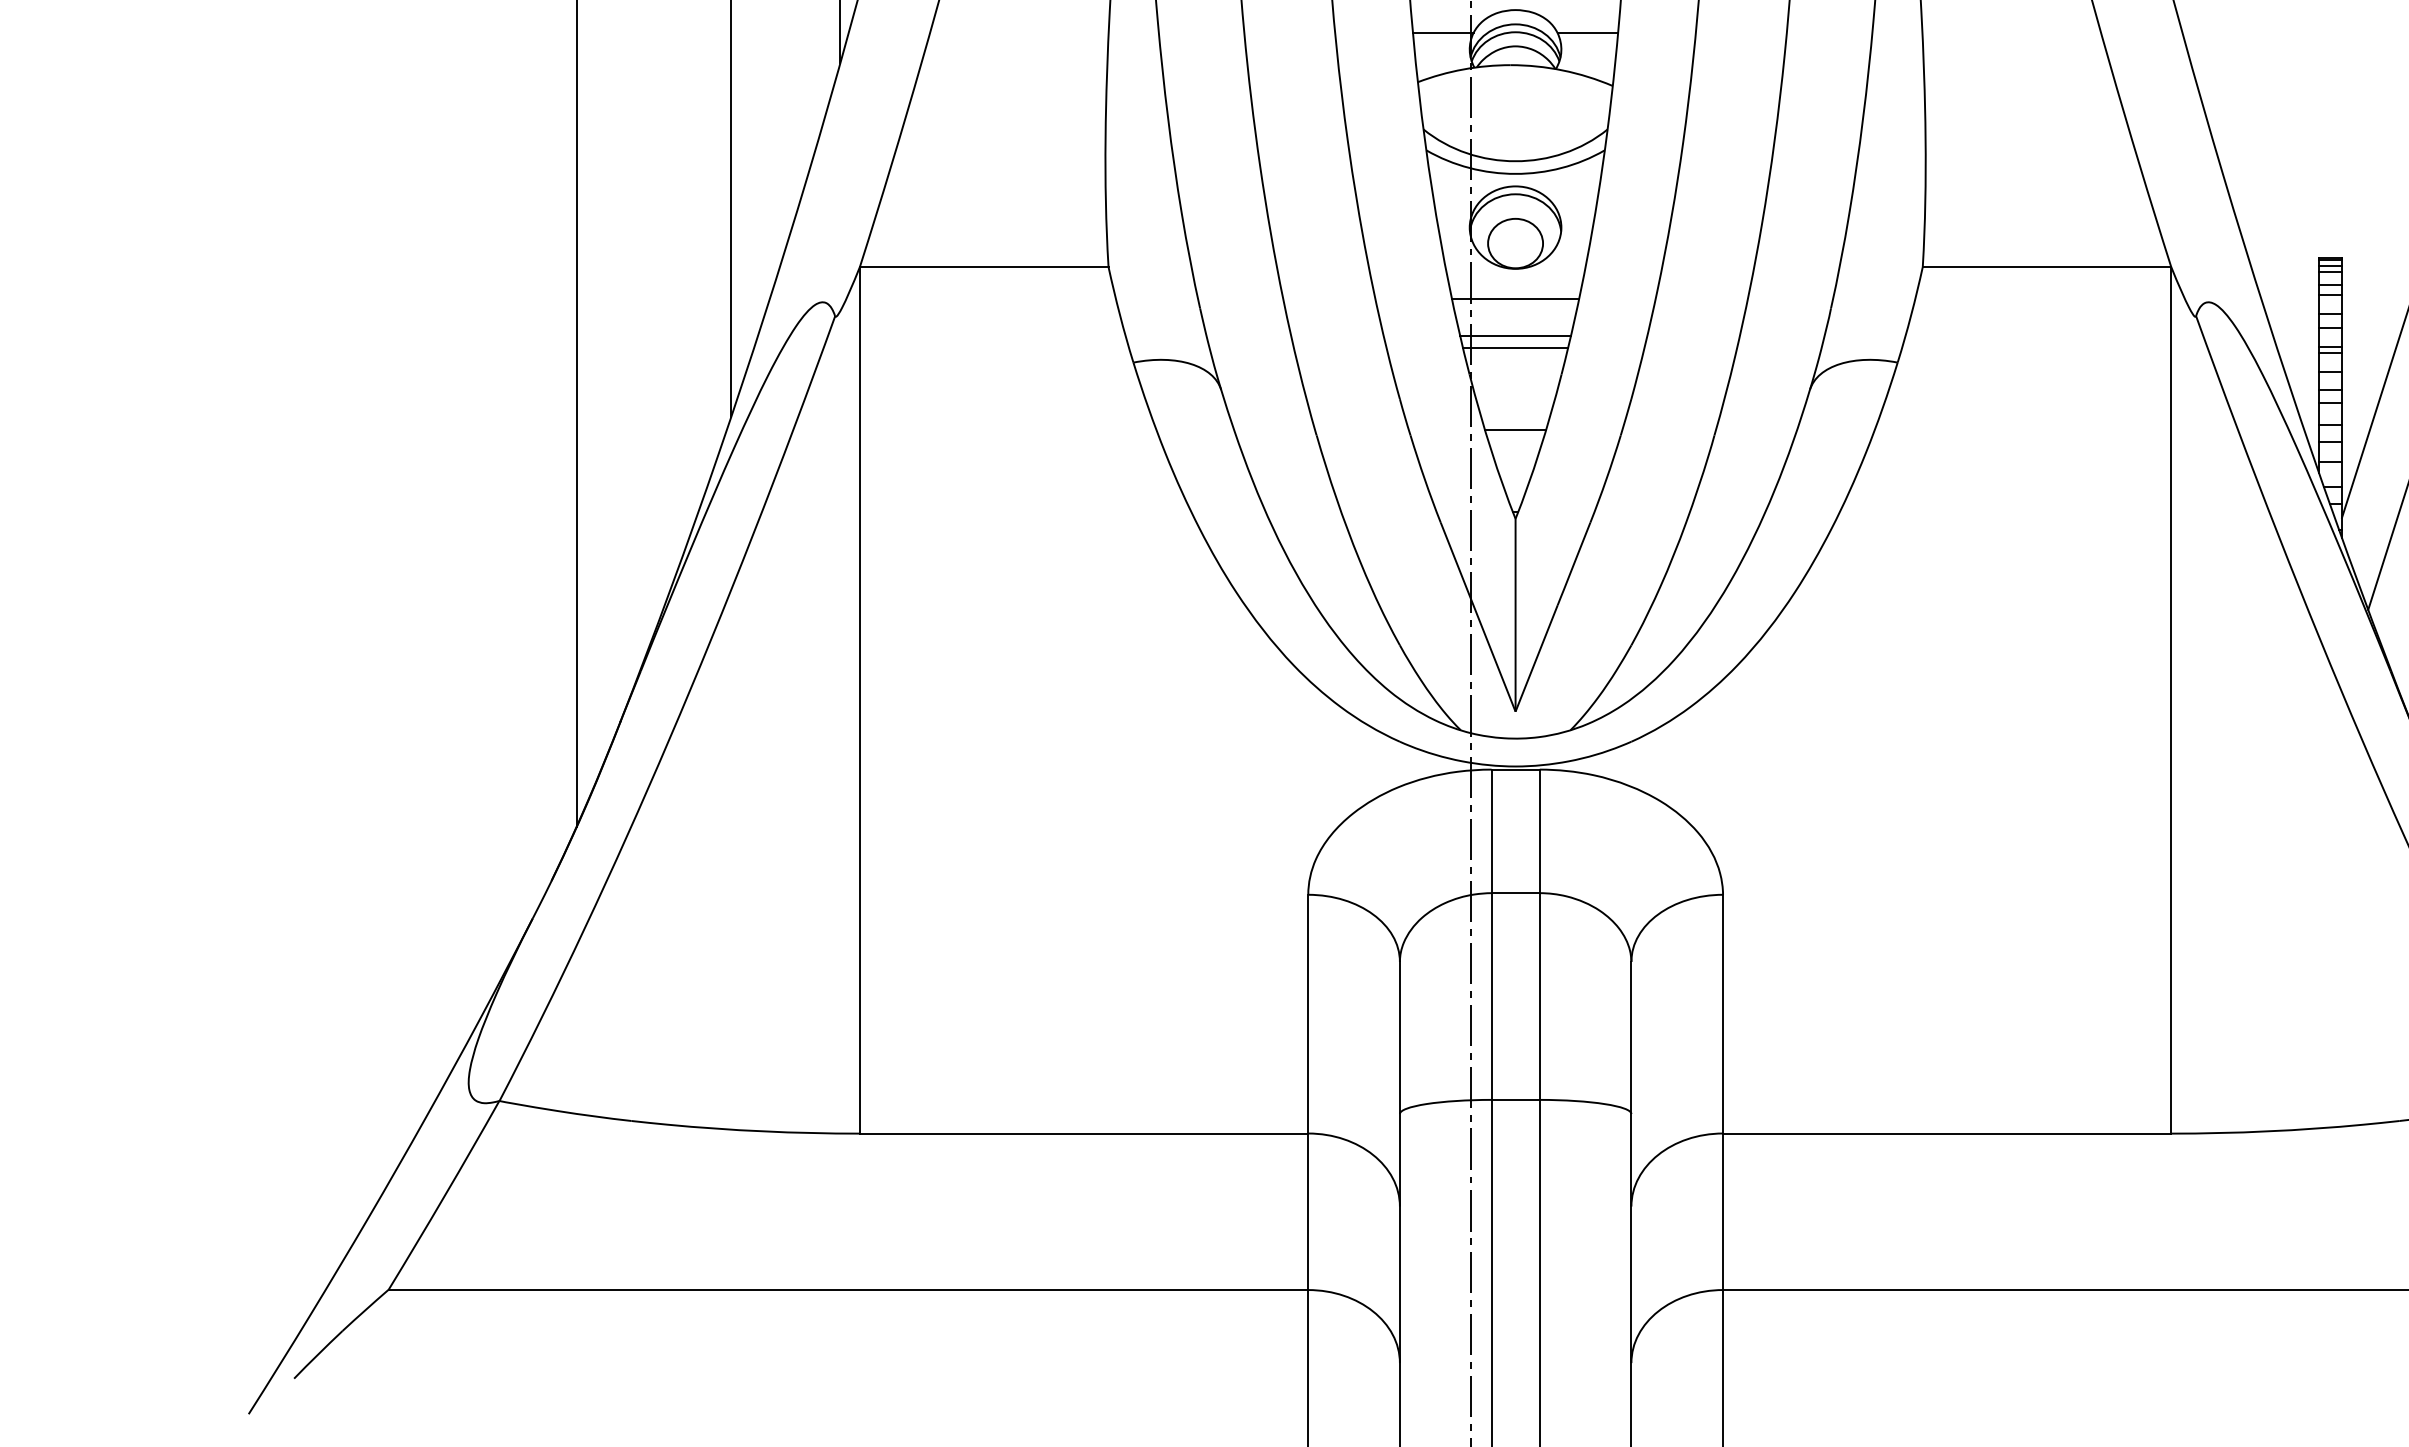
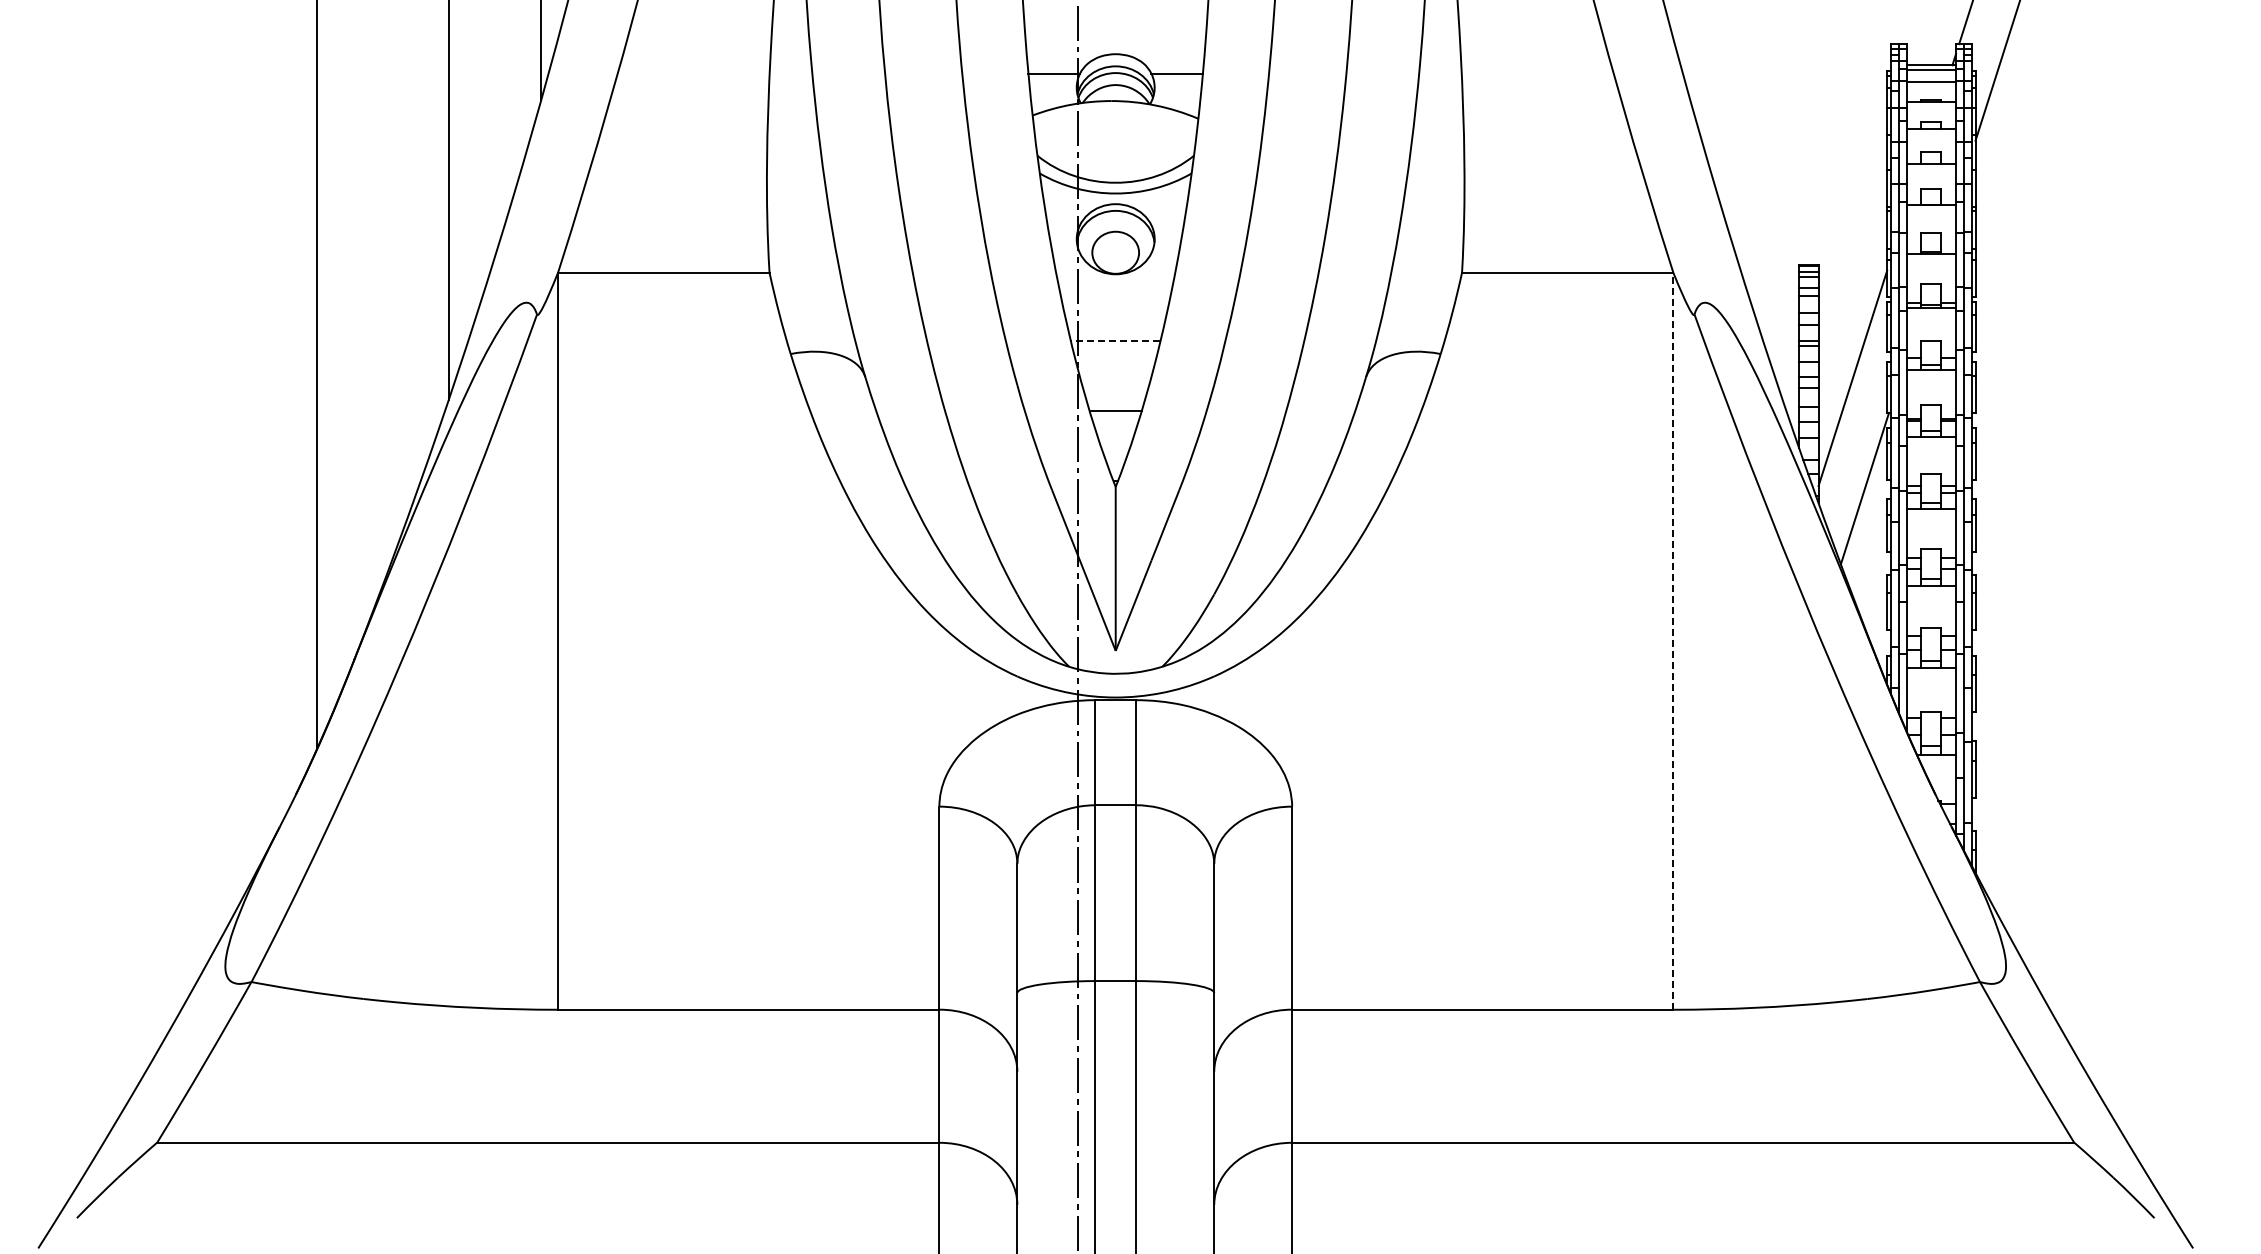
line: (1515, 299) -> (1115, 300), removed
line: (1515, 336) -> (1115, 331), removed
line: (1515, 347) -> (1115, 341), solid -> dashed
line: (2171, 700) -> (1673, 641), solid -> dashed

